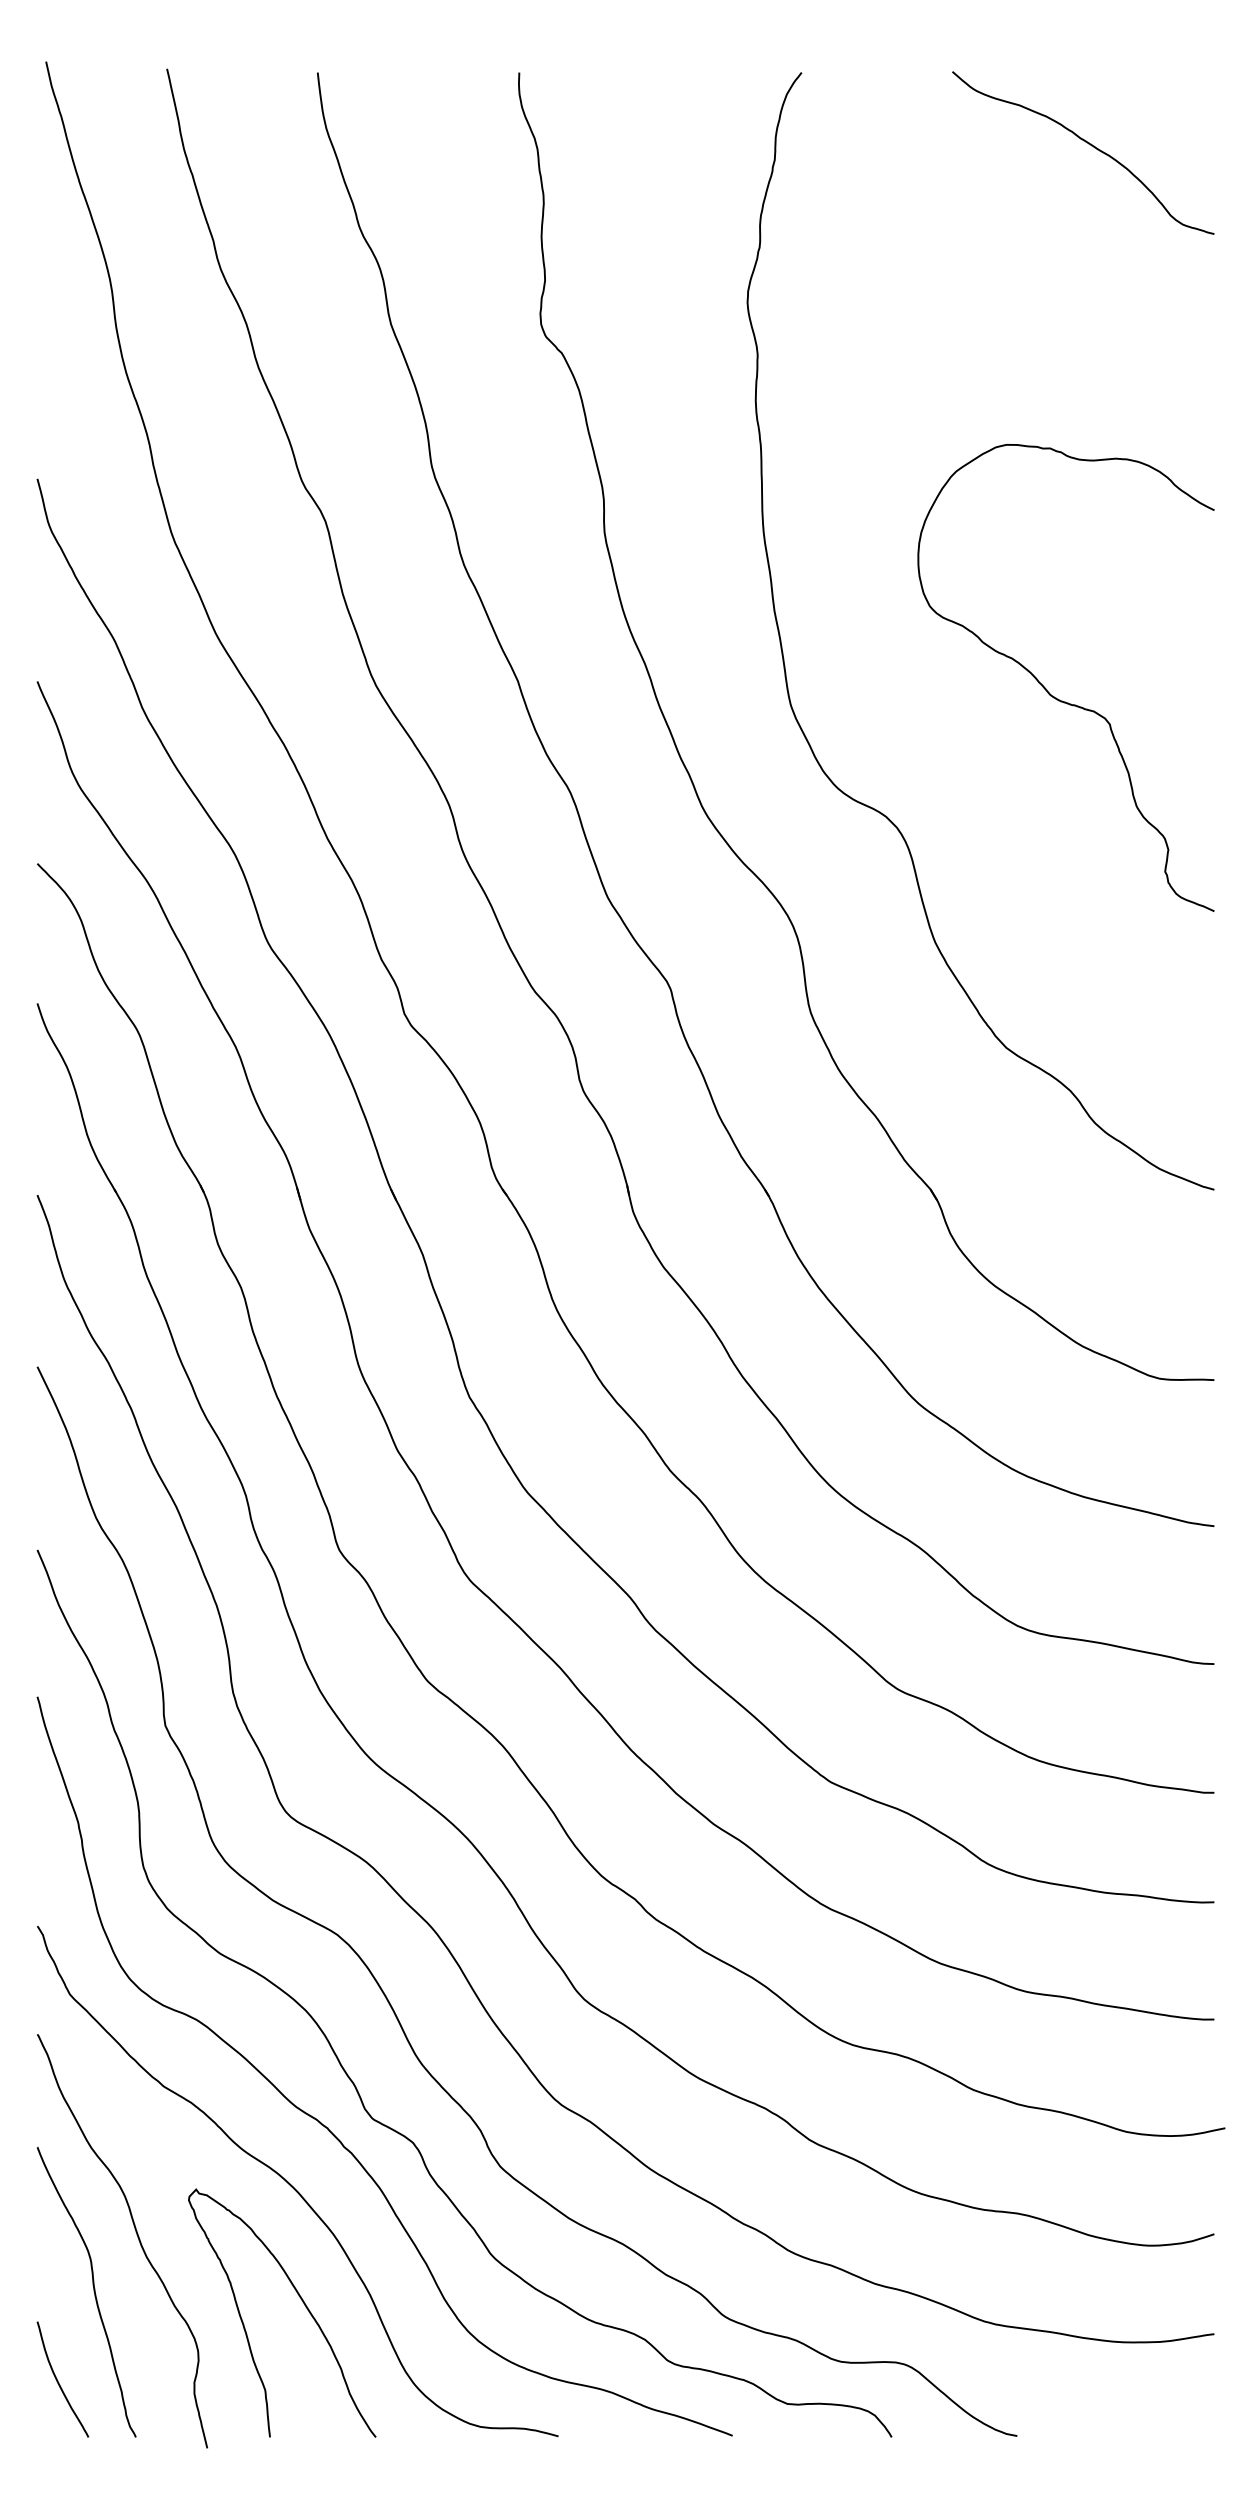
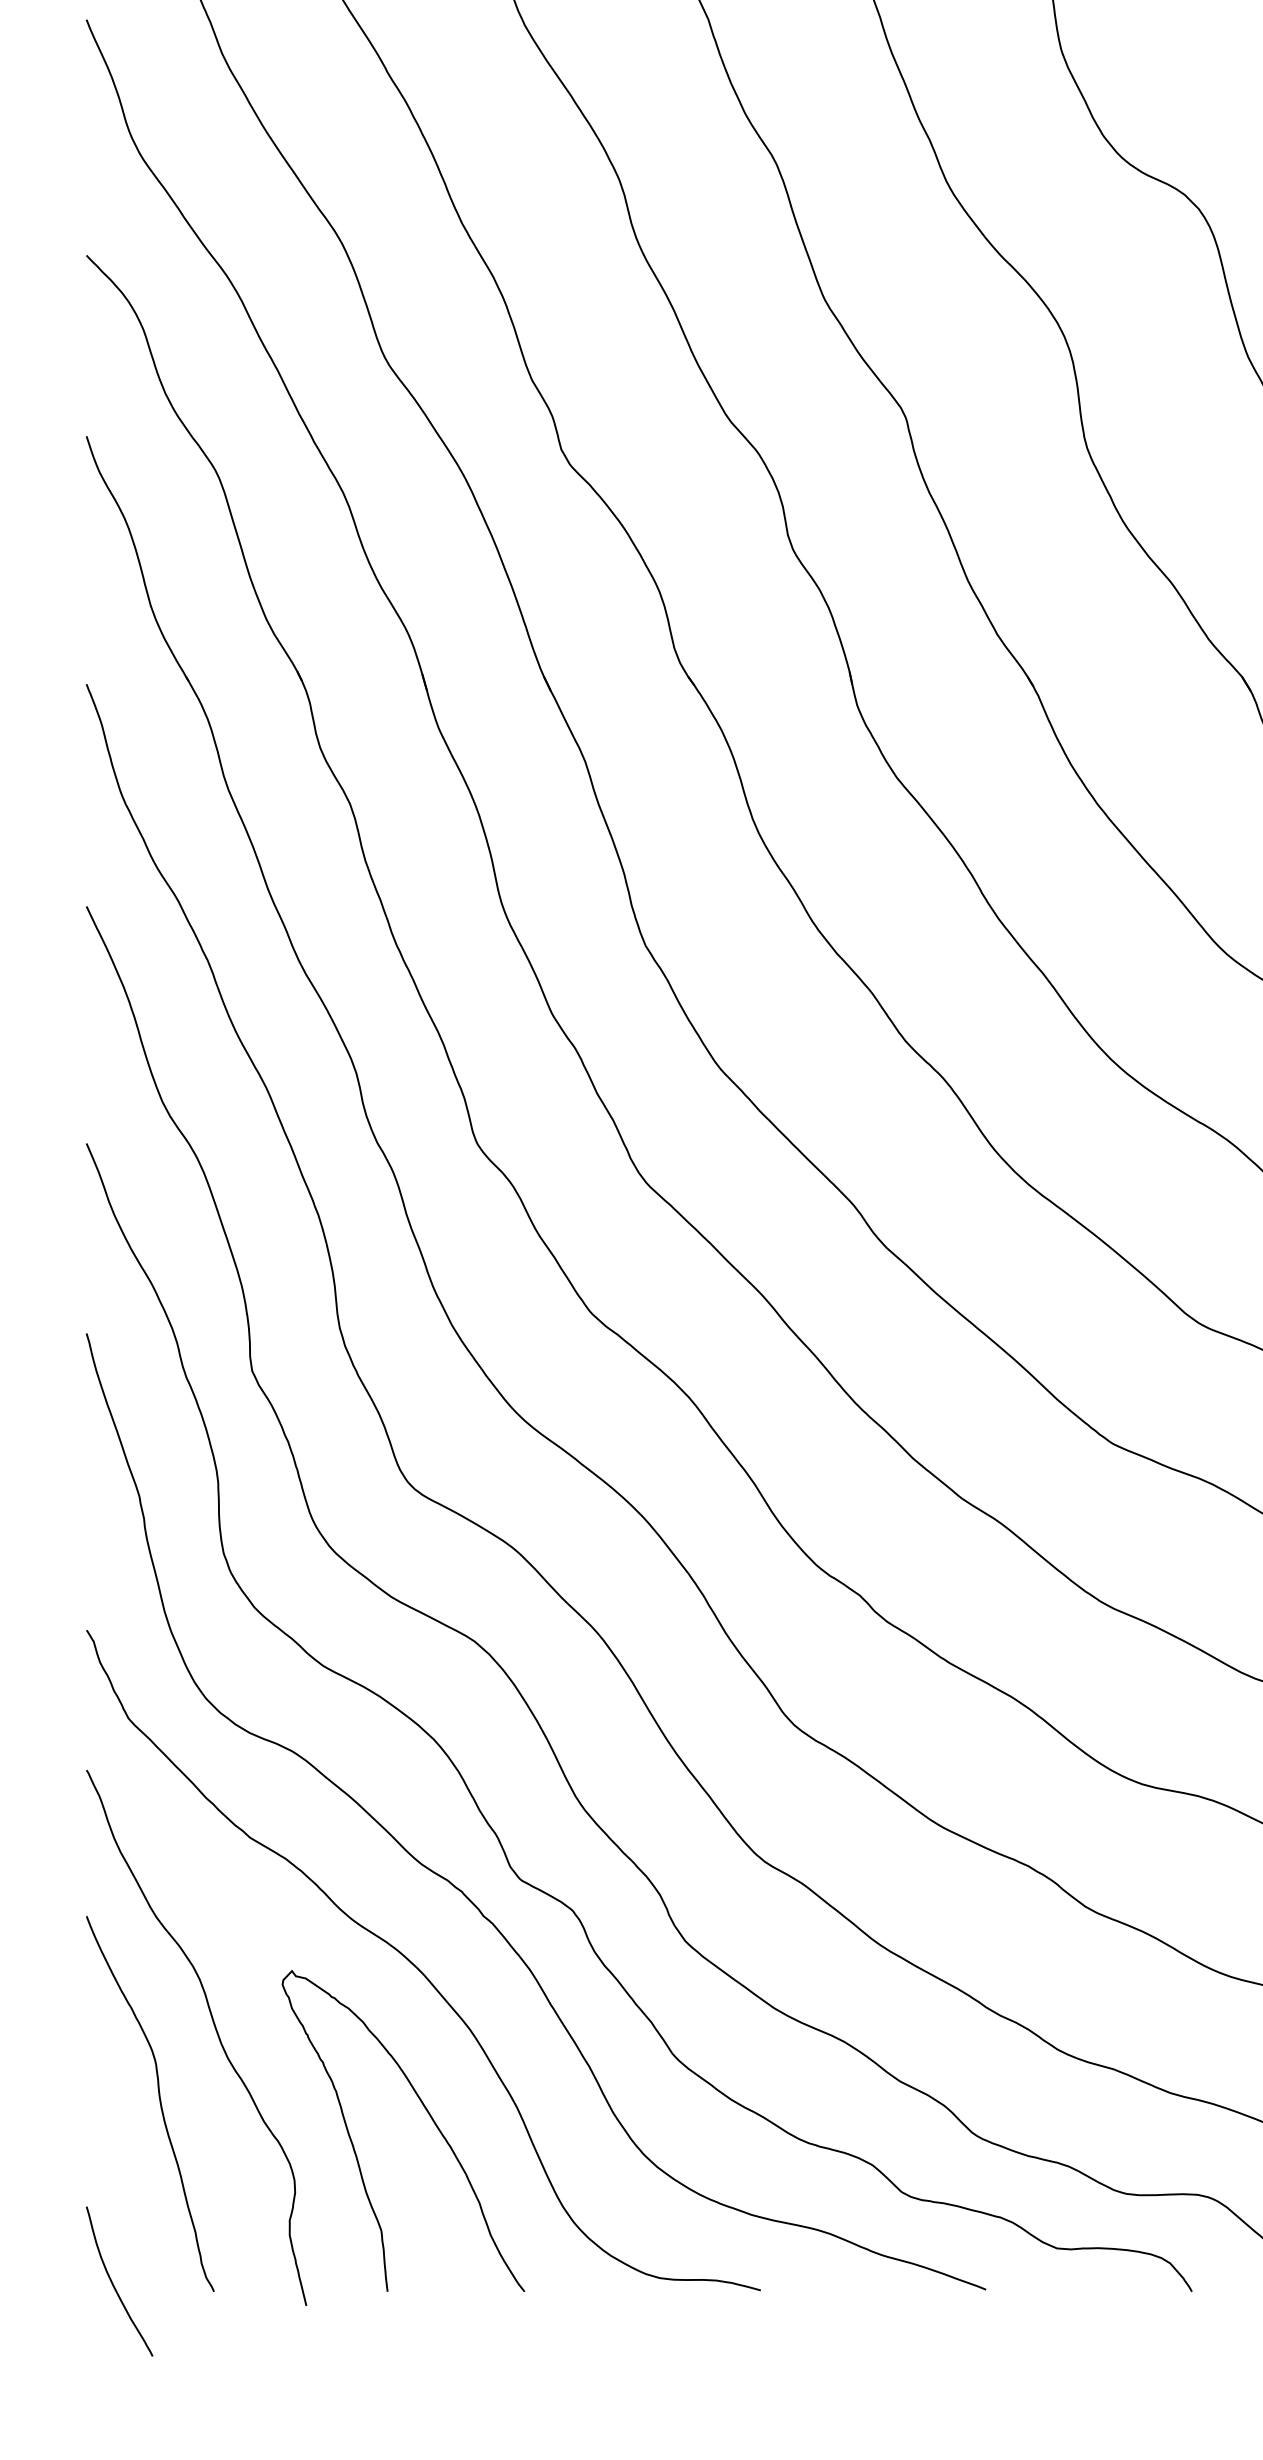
curve: (58, 2380) -> (113, 2282), moved

